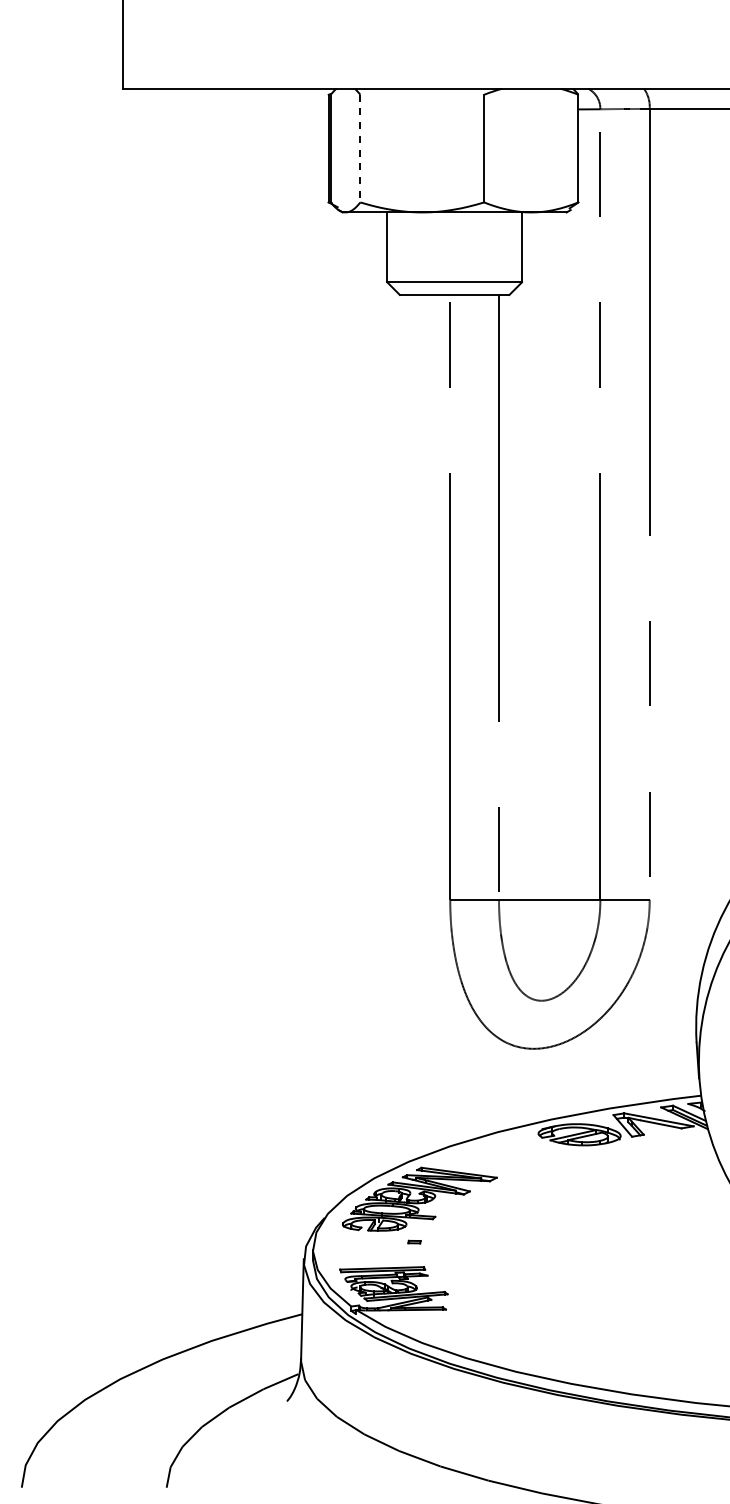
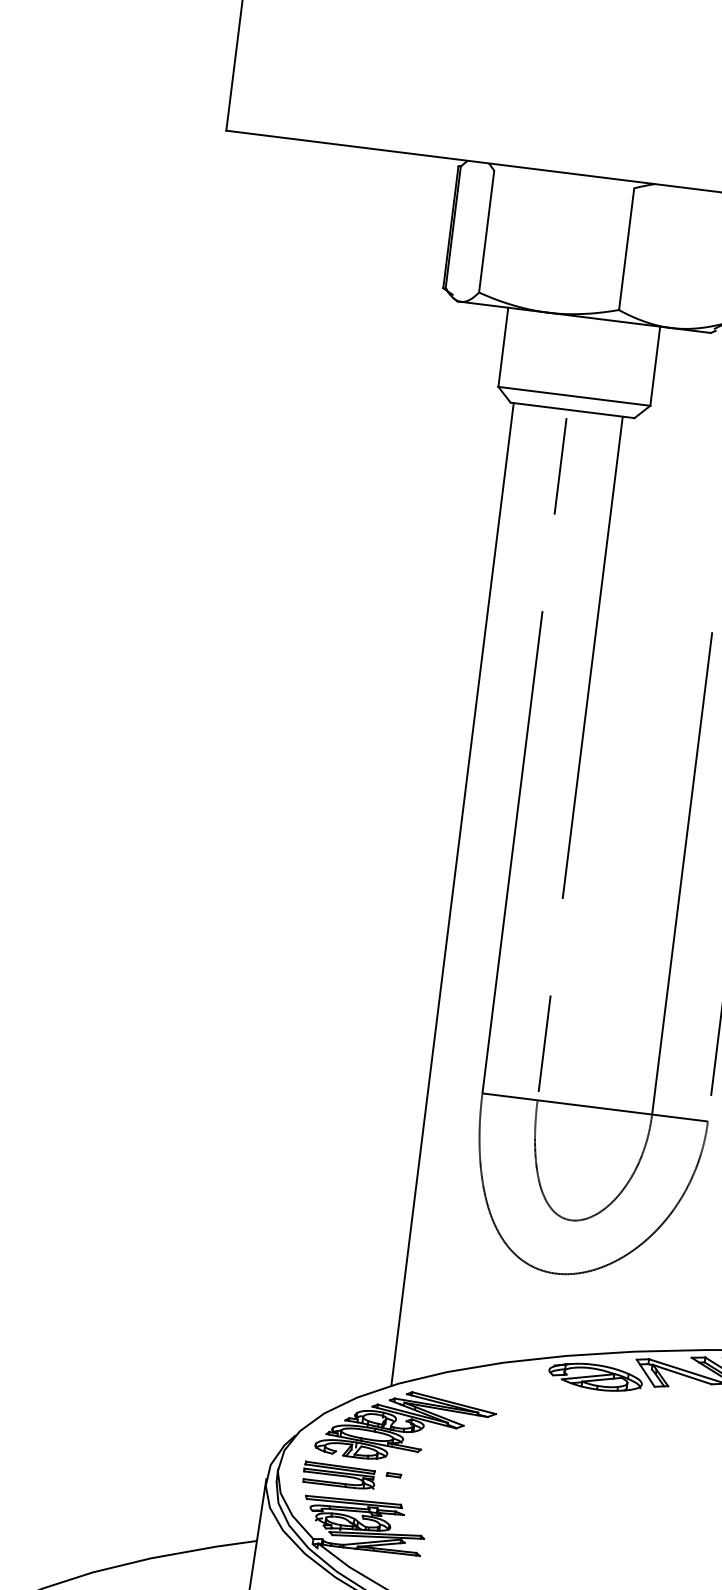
line: (360, 148) -> (486, 231), dashed -> solid
line: (402, 729) -> (452, 894), added
part: (366, 1248) -> (338, 1475), added

